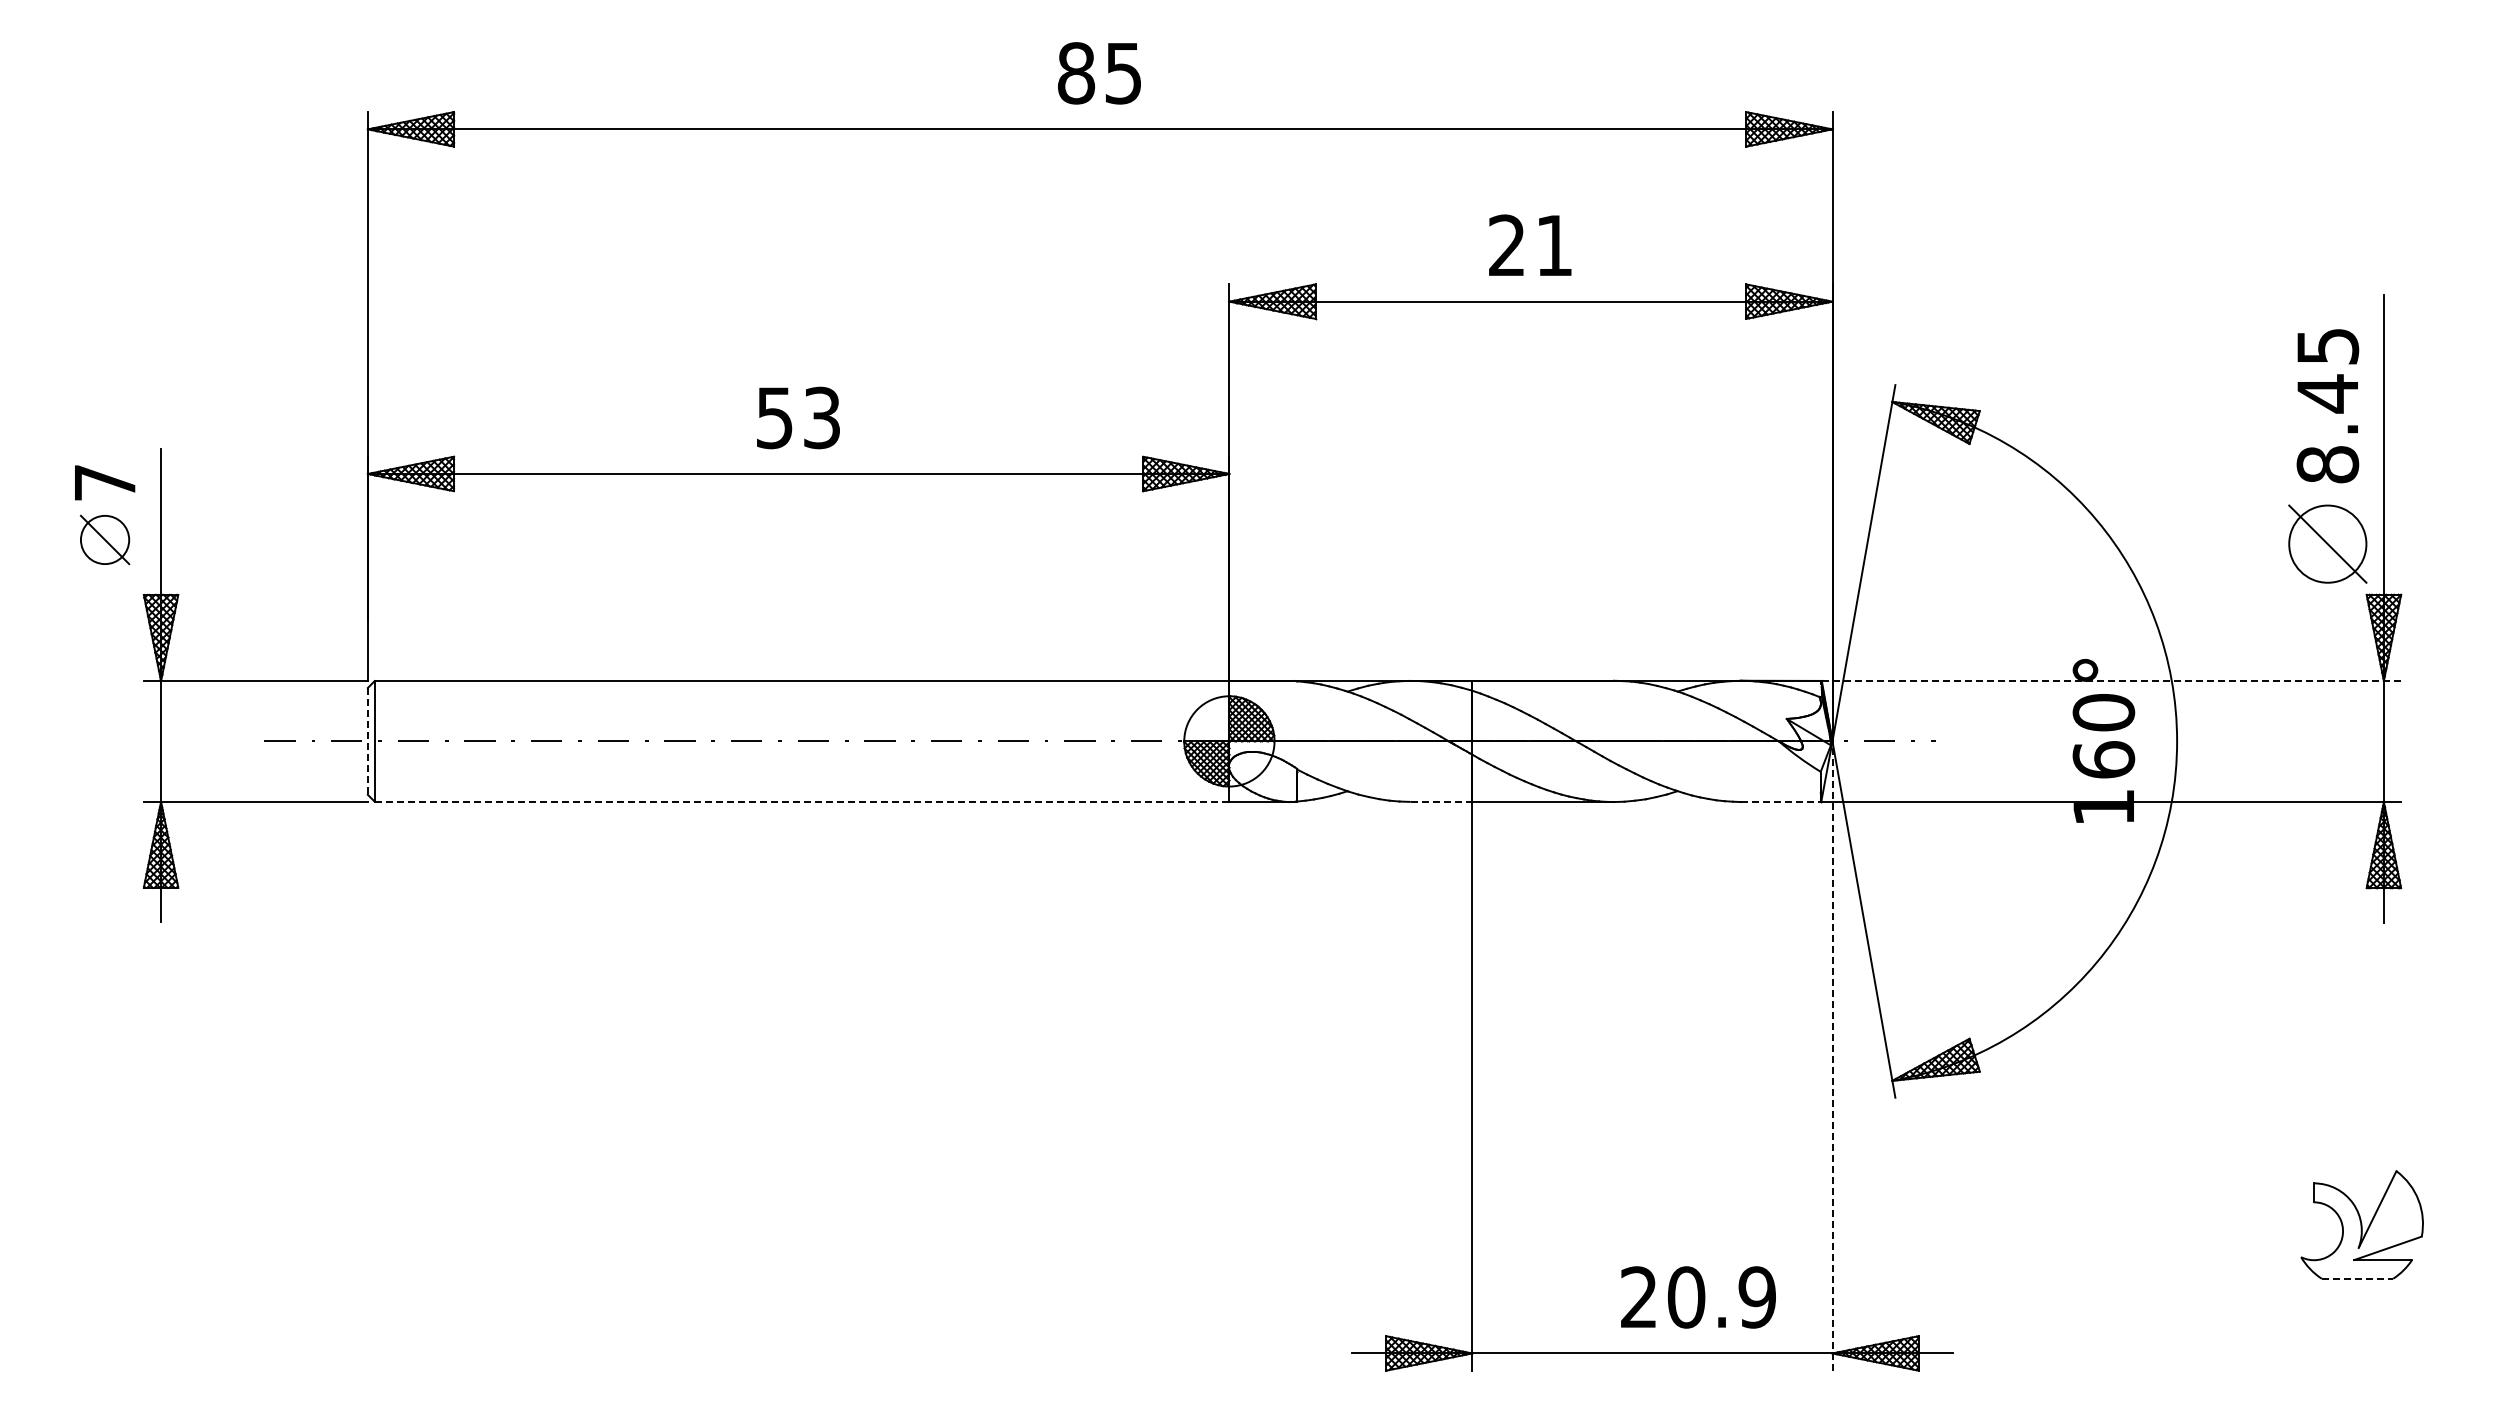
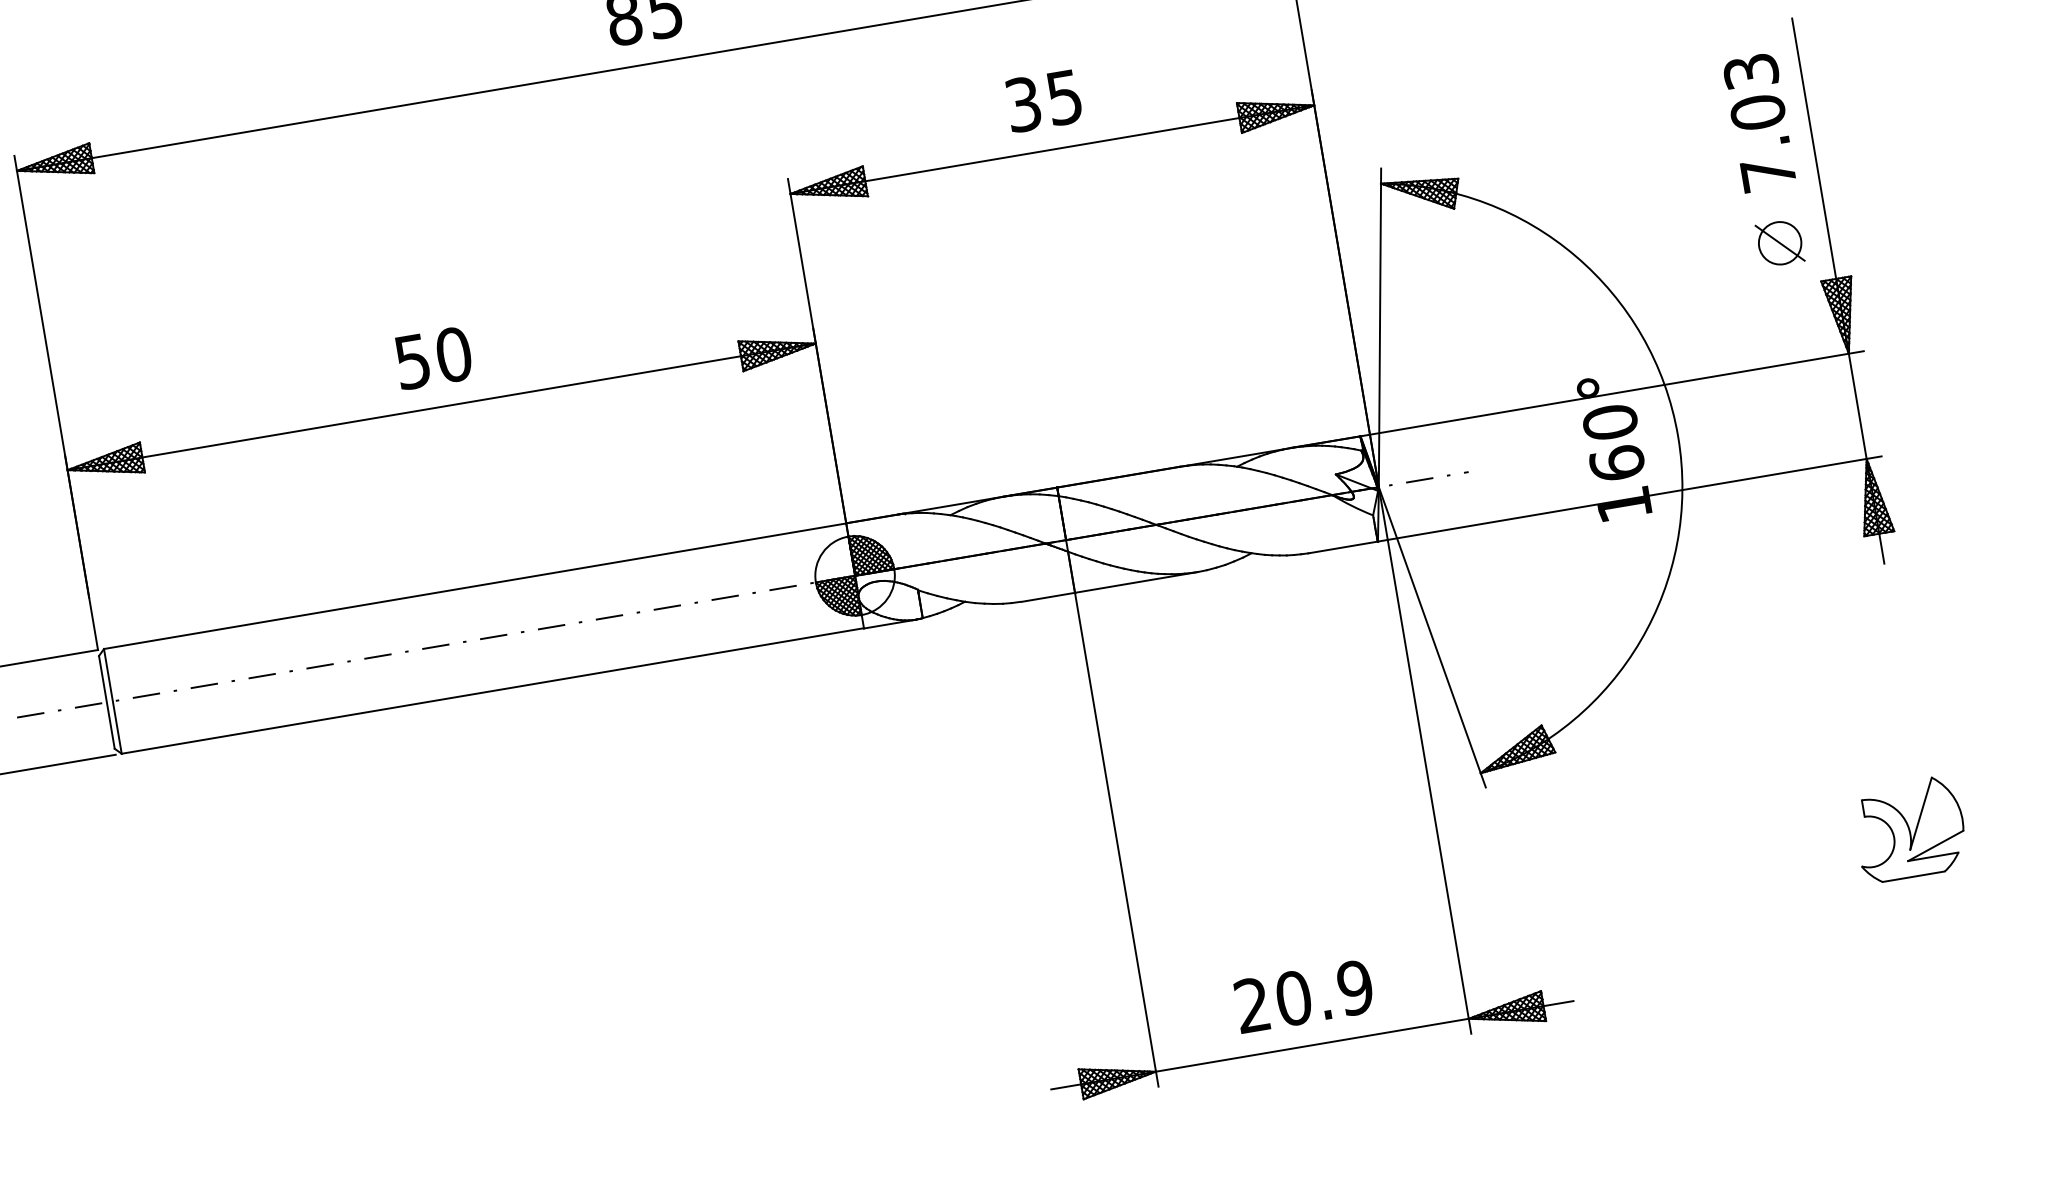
text: (1530, 245) -> (1043, 100), 21 -> 35
text: (2327, 405) -> (1759, 122), 8.45 -> 7.03
text: (821, 417) -> (453, 354), 53 -> 50
part: (2327, 544) -> (1779, 243), size x0.62
line: (2111, 680) -> (1612, 393), dashed -> solid
line: (367, 741) -> (106, 702), dashed -> solid
line: (802, 801) -> (493, 690), dashed -> solid
line: (1441, 802) -> (1048, 597), dashed -> solid
line: (1781, 802) -> (1343, 547), dashed -> solid
line: (1832, 1056) -> (1425, 760), dashed -> solid
line: (2357, 1278) -> (1913, 876), dashed -> solid
text: (1698, 1297) -> (1304, 996), moved

